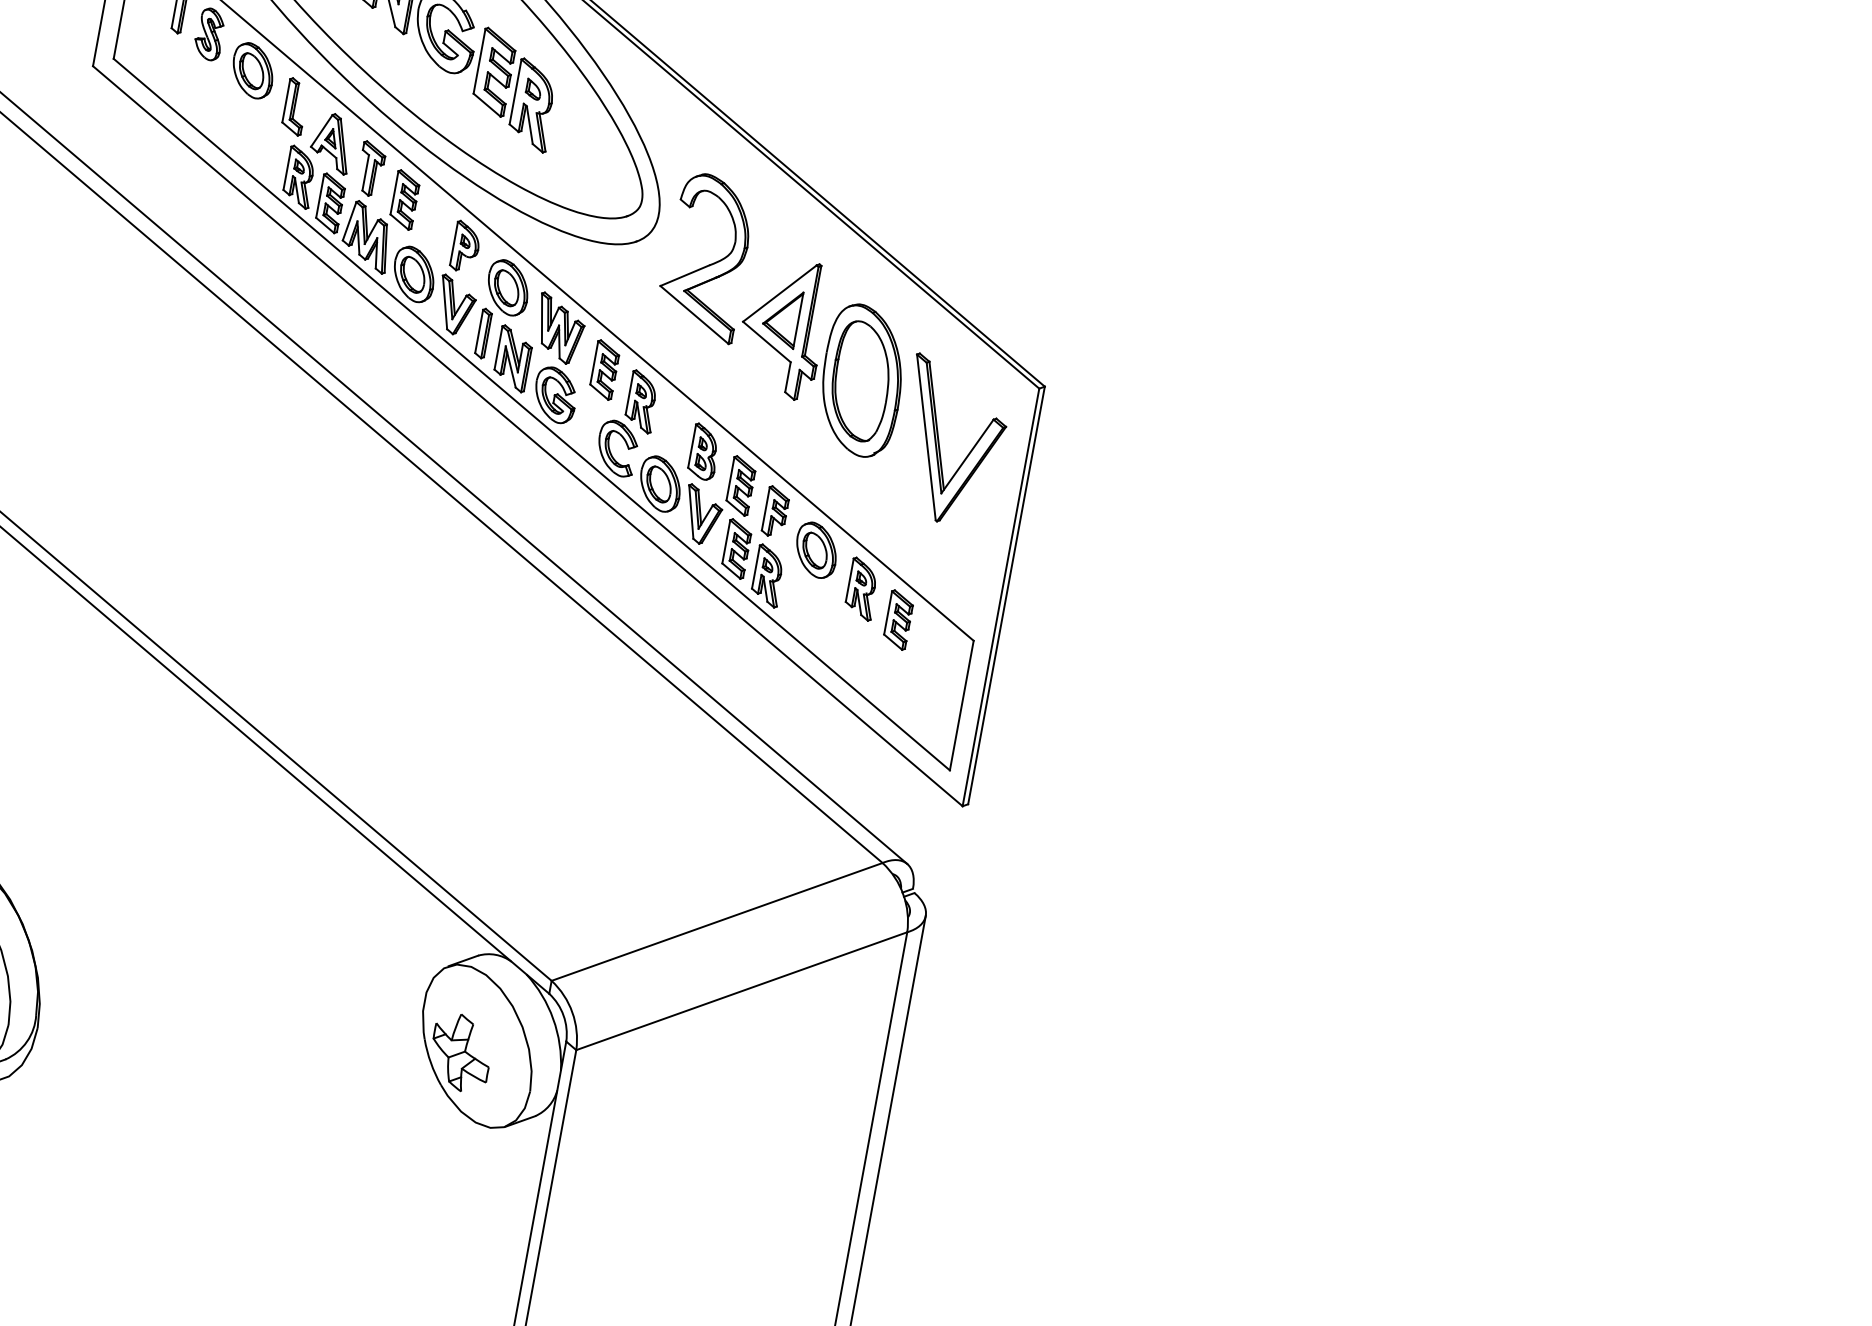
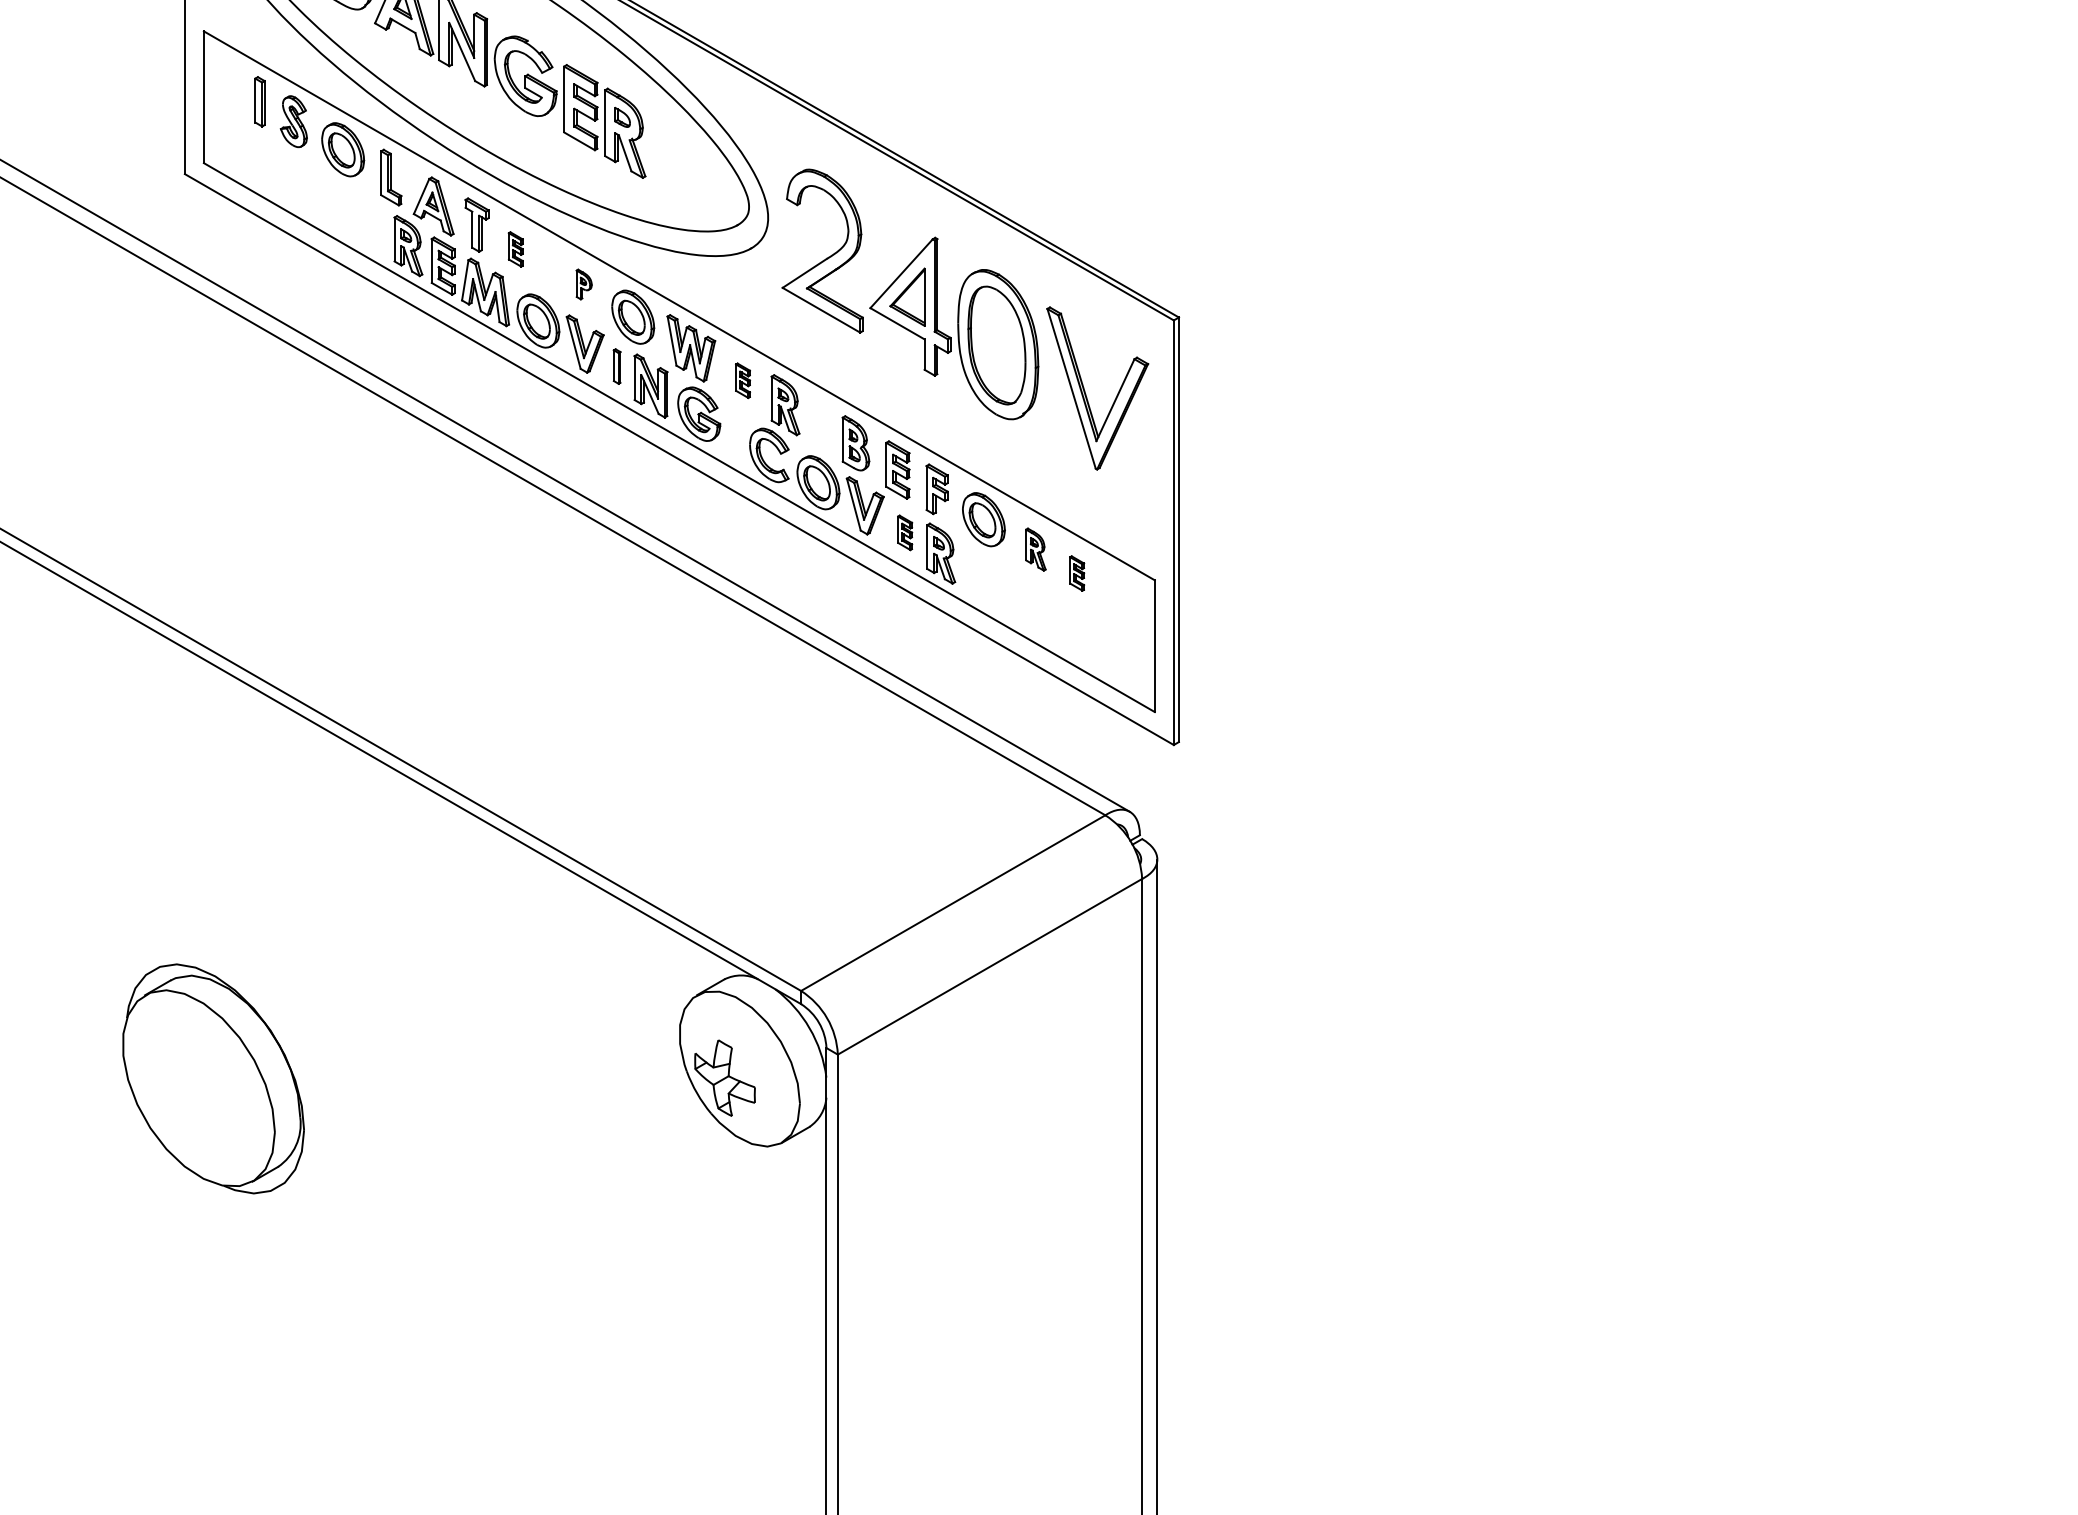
part: (404, 200) -> (515, 249), size x0.6
part: (465, 246) -> (583, 284), size x0.6
part: (482, 333) -> (616, 366), size x0.7
part: (604, 369) -> (742, 380), size x0.6
part: (736, 548) -> (904, 532), size x0.6
part: (861, 588) -> (1035, 549), size x0.7
part: (897, 619) -> (1076, 573), size x0.6

